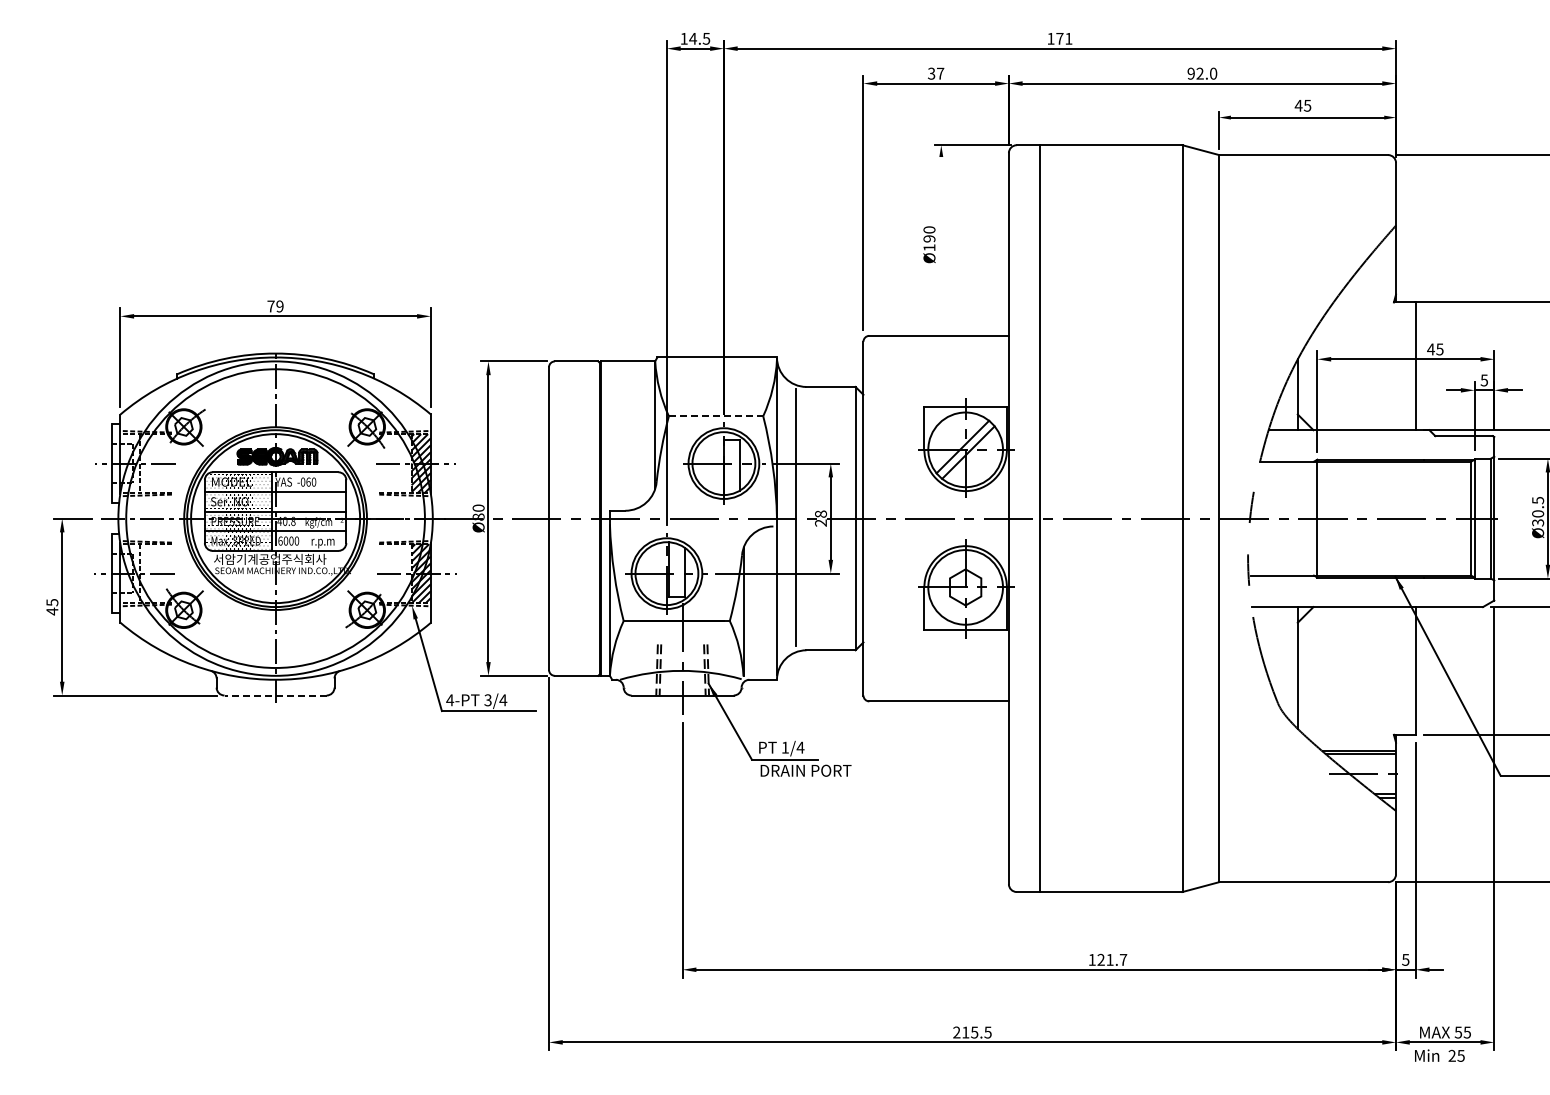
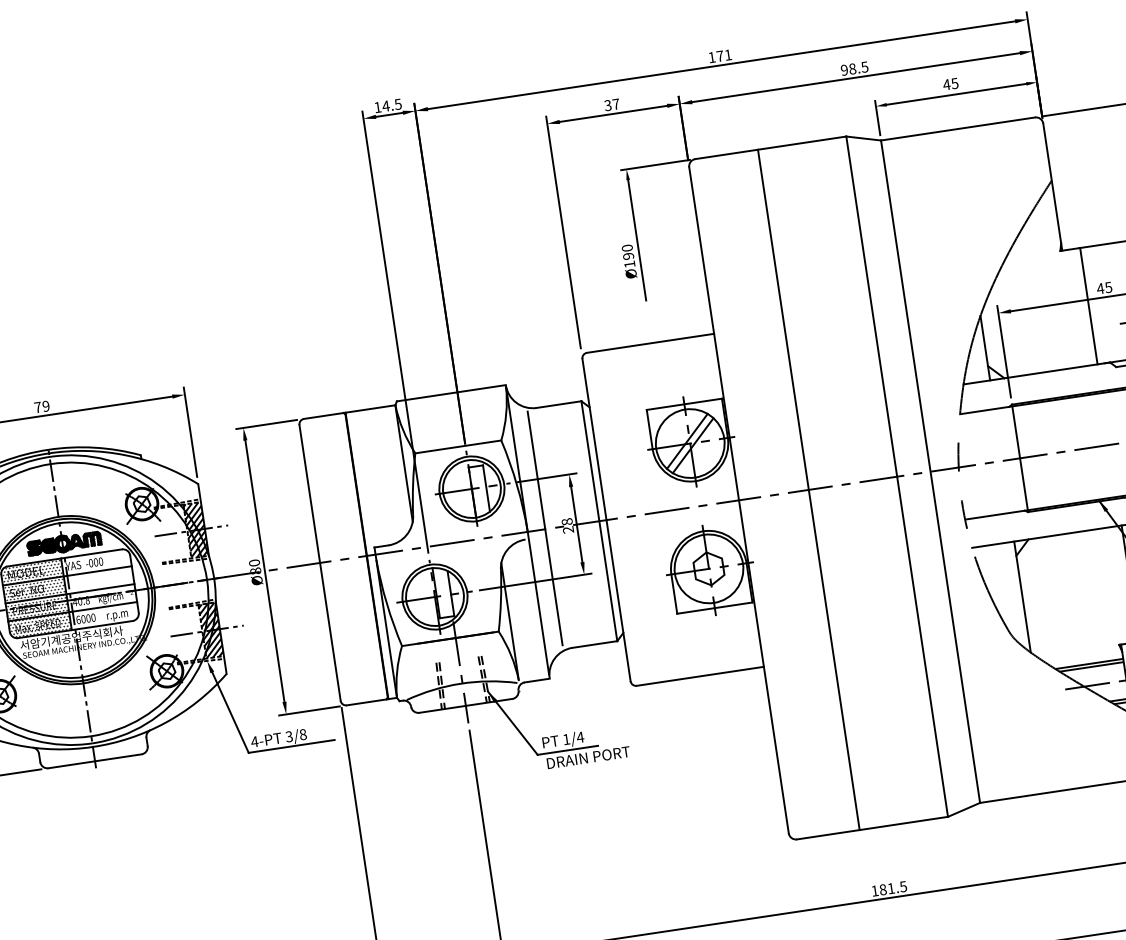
text: (1206, 73) -> (858, 67), 92.0 -> 98.5
line: (941, 223) -> (637, 240), added
line: (716, 416) -> (458, 447), dashed -> solid
text: (308, 481) -> (95, 561), -060 -> -000
line: (1039, 518) -> (808, 489), moved
line: (275, 695) -> (94, 761), dashed -> solid
text: (503, 700) -> (303, 734), 3/4 -> 3/8
text: (1112, 959) -> (893, 887), 121.7 -> 181.5

